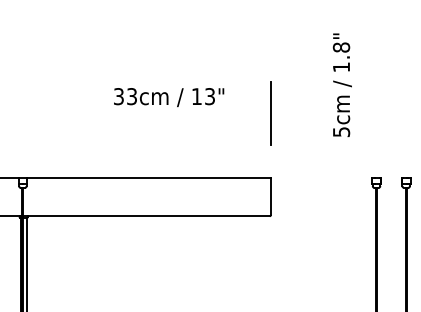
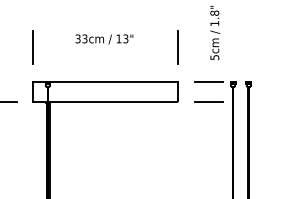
text: (169, 97) -> (104, 39), moved
line: (329, 177) -> (208, 81), added
line: (329, 215) -> (208, 101), added

